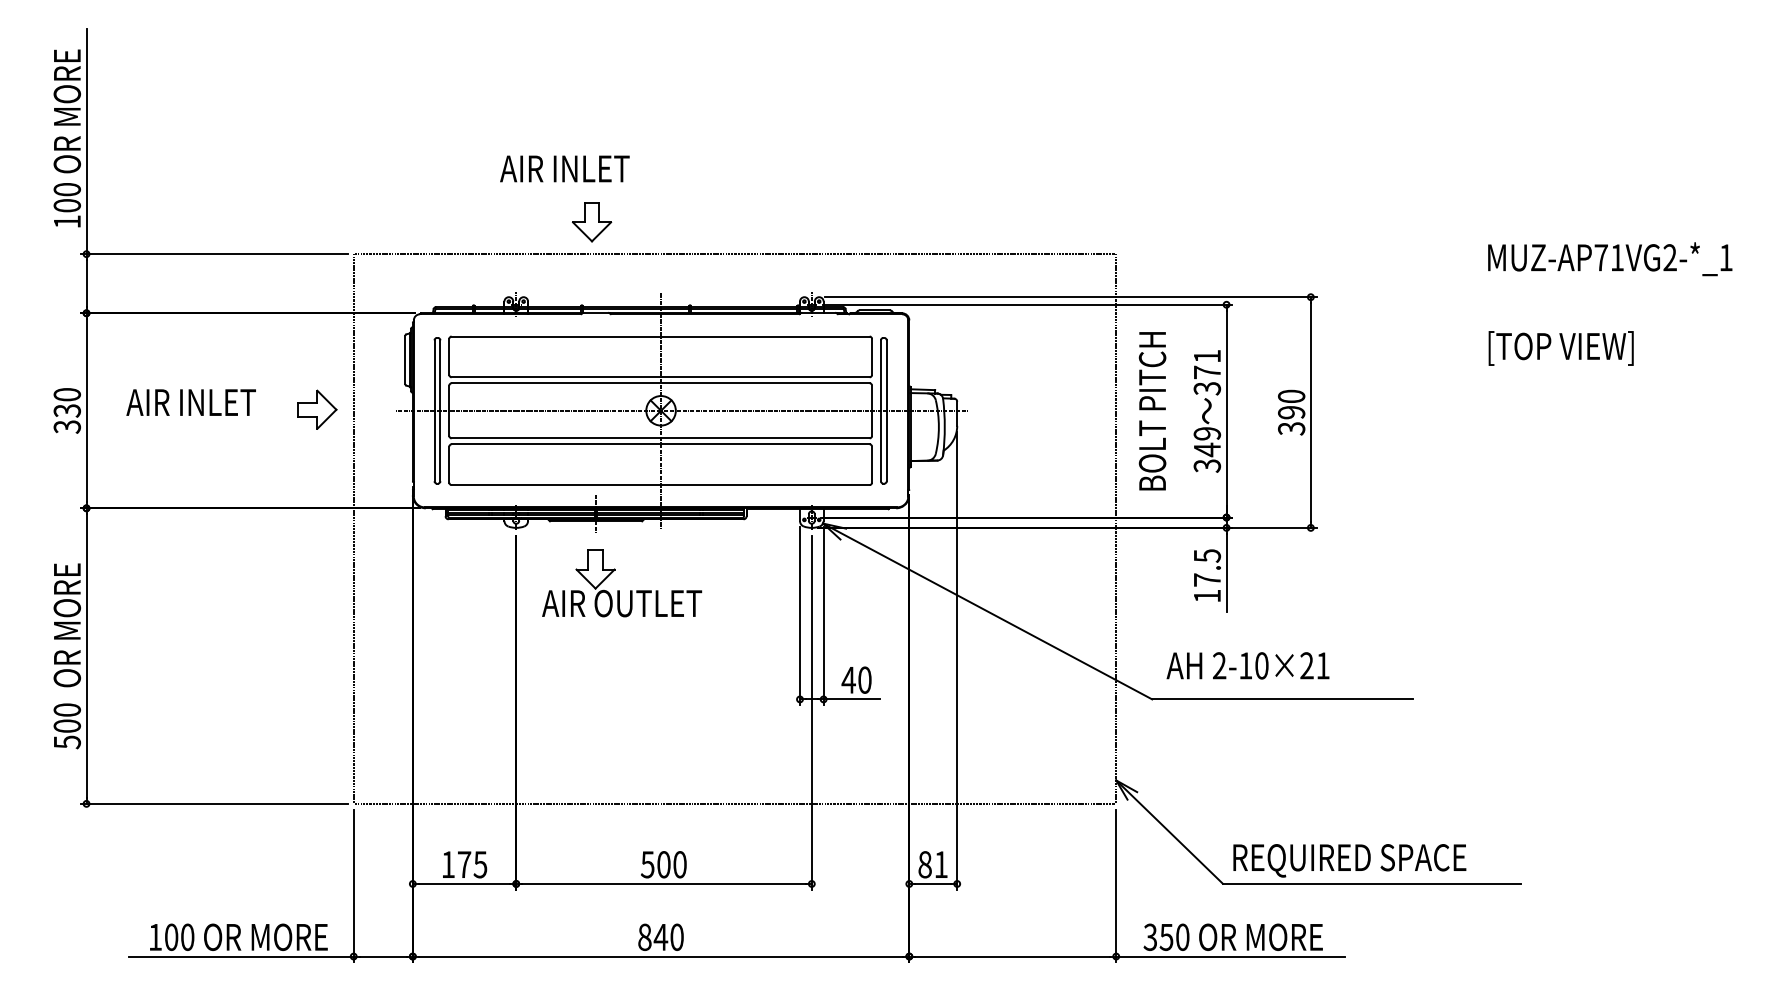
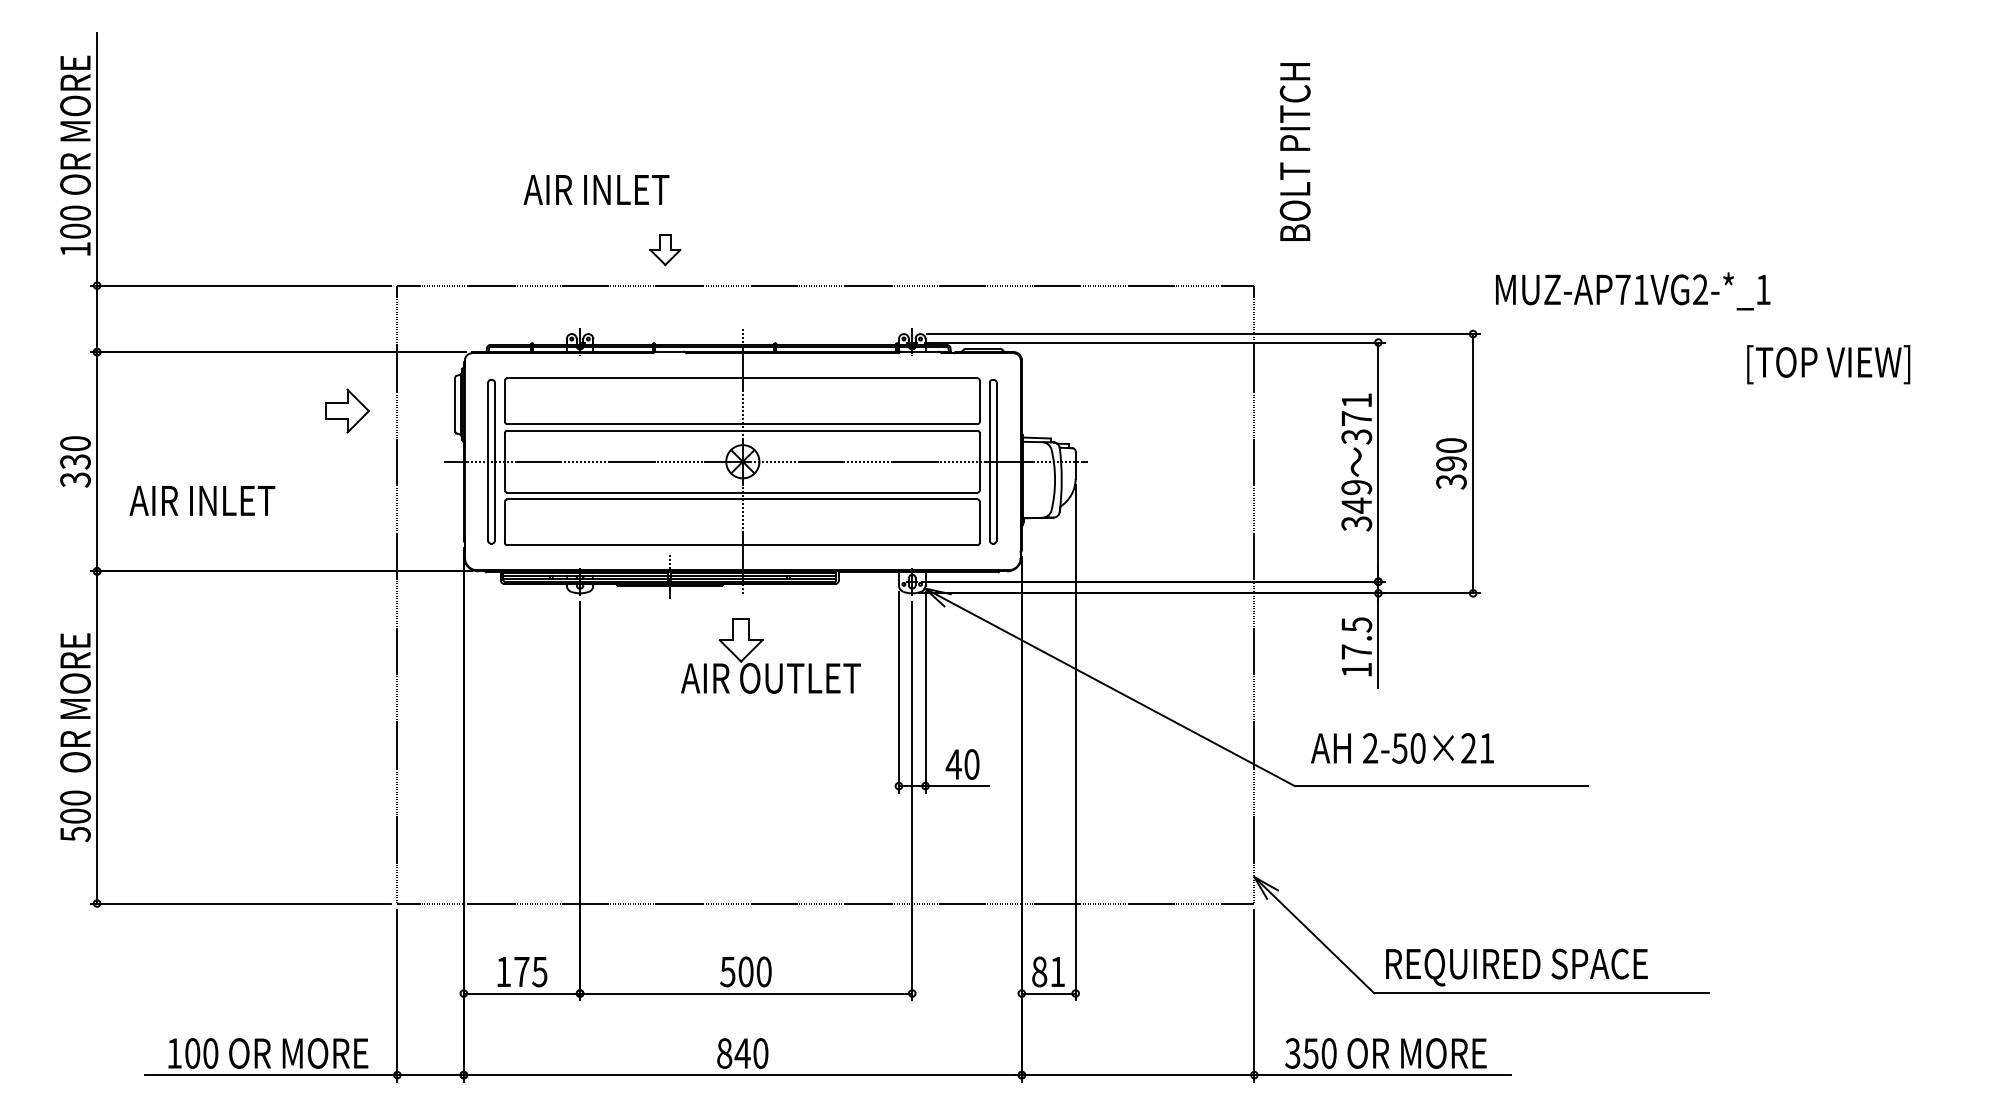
text: (564, 168) -> (596, 189), moved
part: (592, 222) -> (665, 250), size x0.7
text: (1610, 259) -> (1633, 291), moved
text: (1560, 348) -> (1827, 364), moved
text: (190, 402) -> (201, 500), moved
part: (317, 409) -> (347, 410), moved
text: (1152, 411) -> (1295, 152), moved
part: (619, 590) -> (768, 663), moved
text: (1245, 665) -> (1399, 748), 2-10×21 -> 2-50×21

